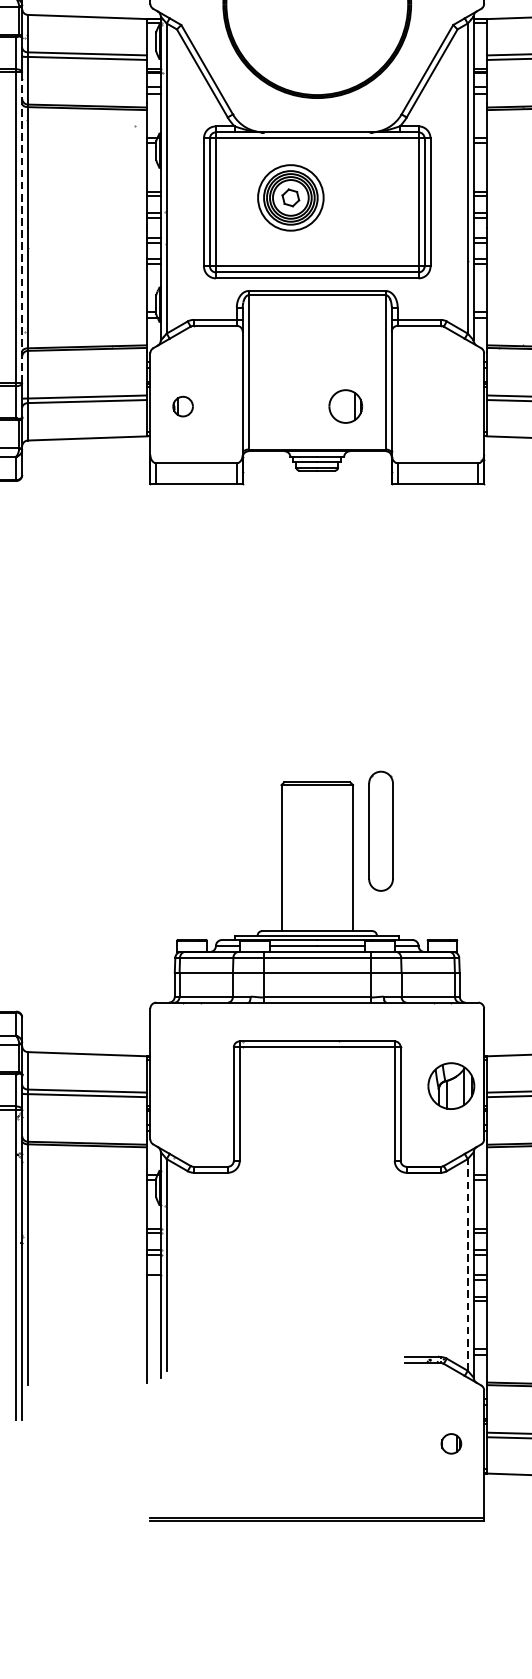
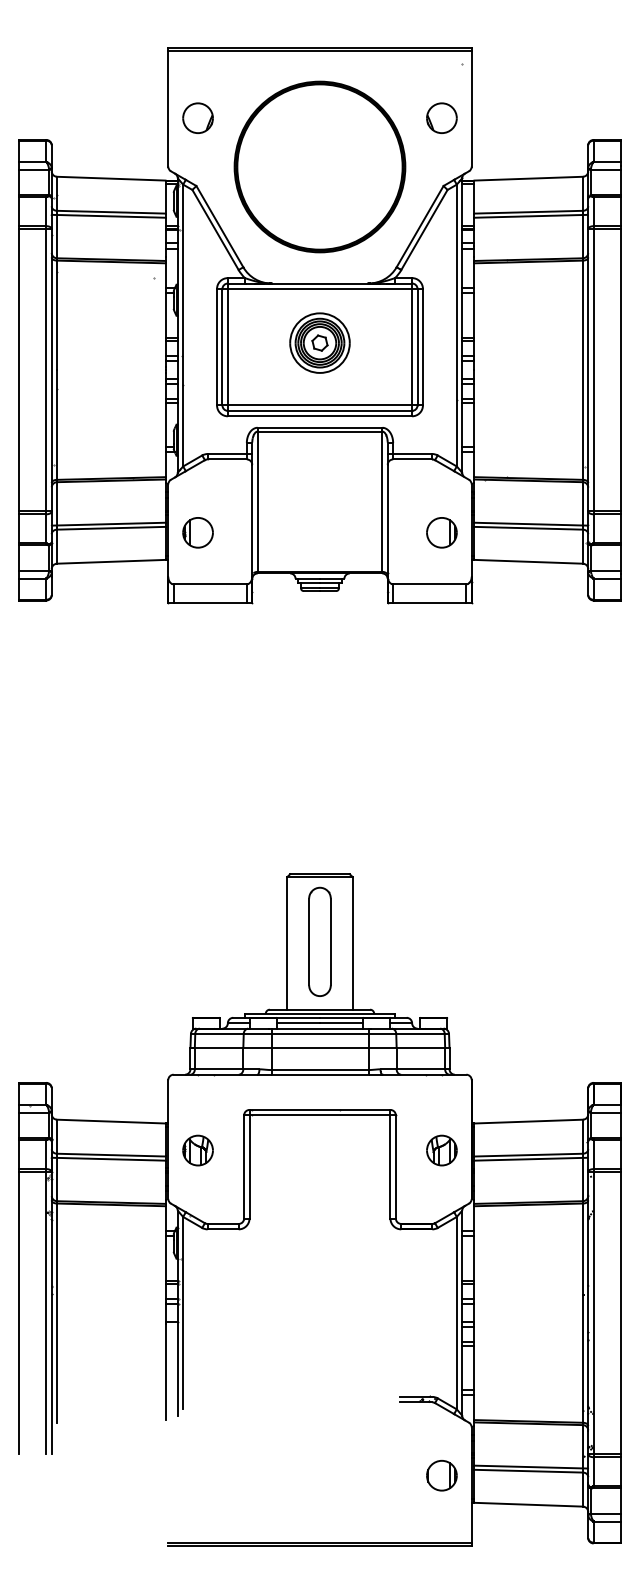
part: (290, 197) -> (319, 342), moved
line: (21, 226) -> (51, 369), dashed -> solid
part: (182, 406) -> (197, 532), size x1.67
part: (345, 406) -> (441, 532), moved
part: (380, 830) -> (319, 941), moved
part: (182, 1086) -> (197, 1150), added
part: (450, 1086) -> (441, 1150), size x0.71
line: (467, 1264) -> (456, 1312), dashed -> solid
part: (450, 1443) -> (441, 1475), size x1.67

